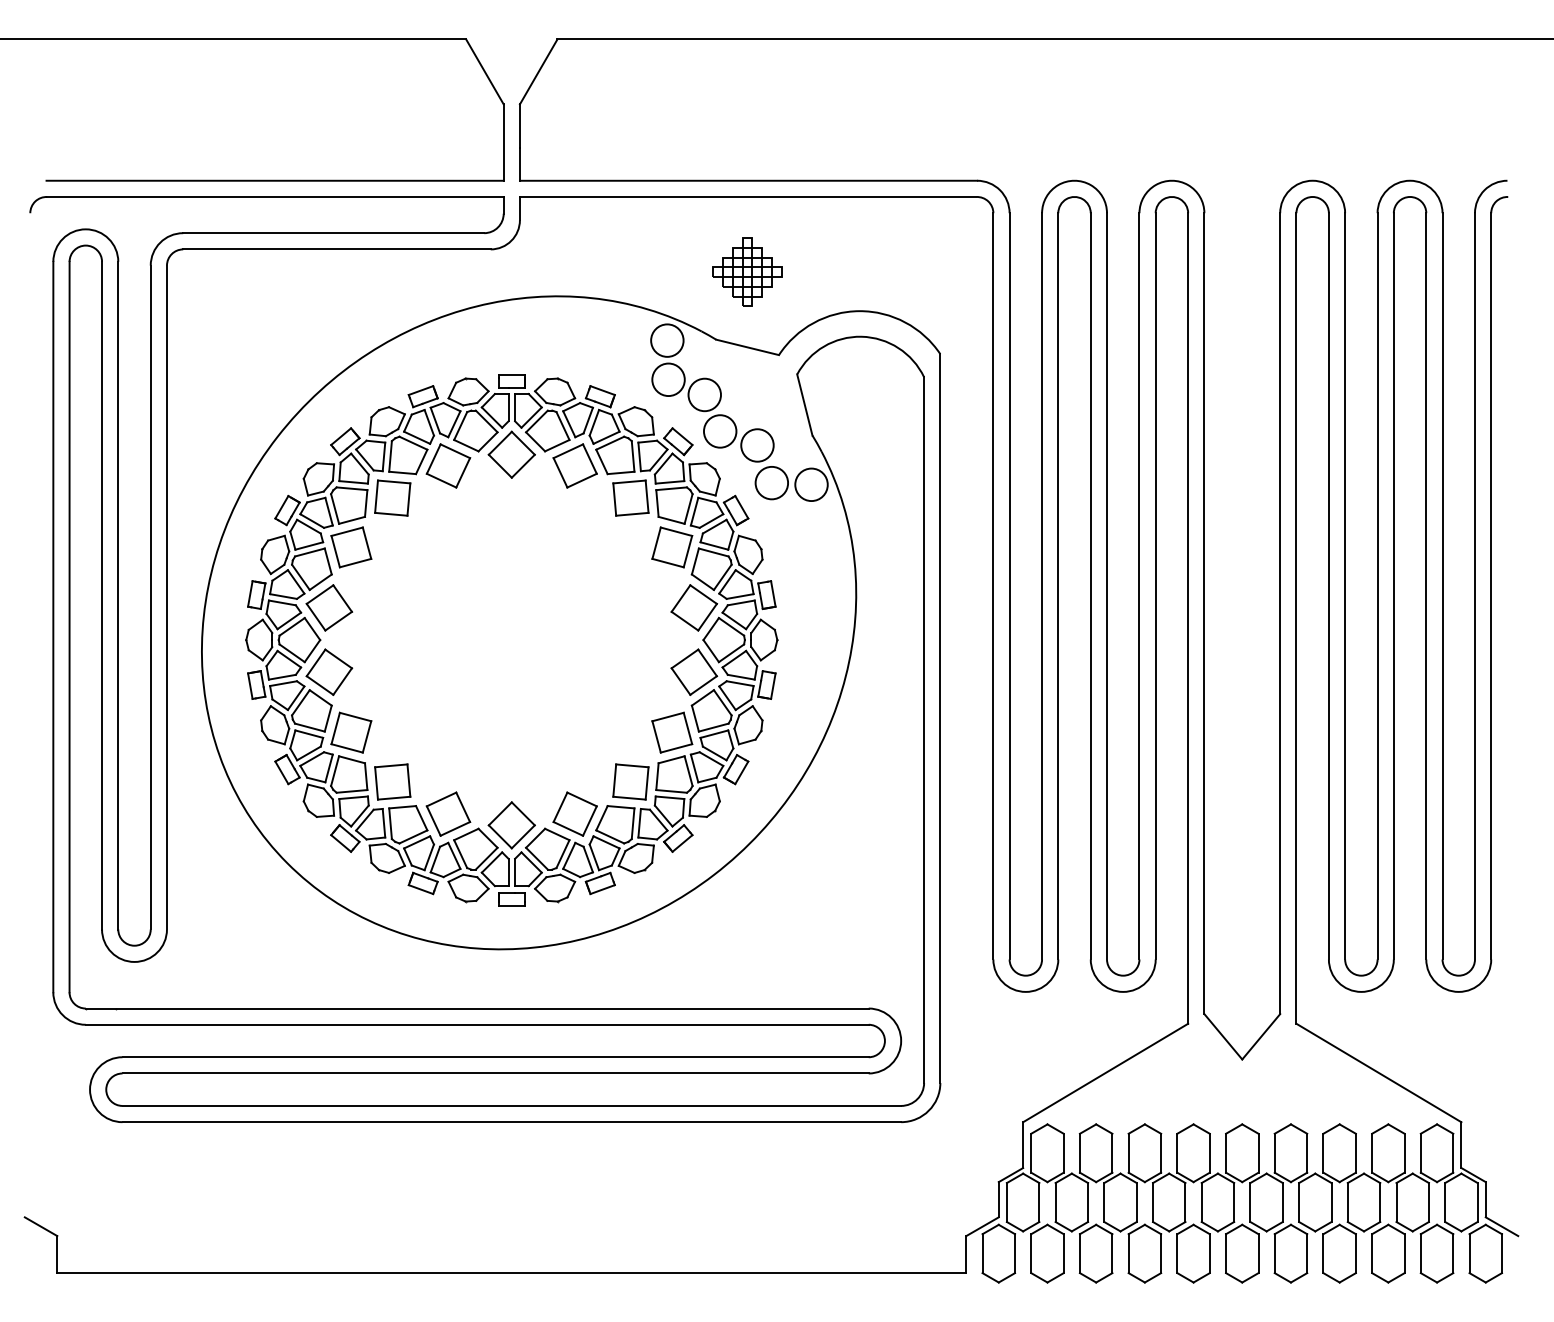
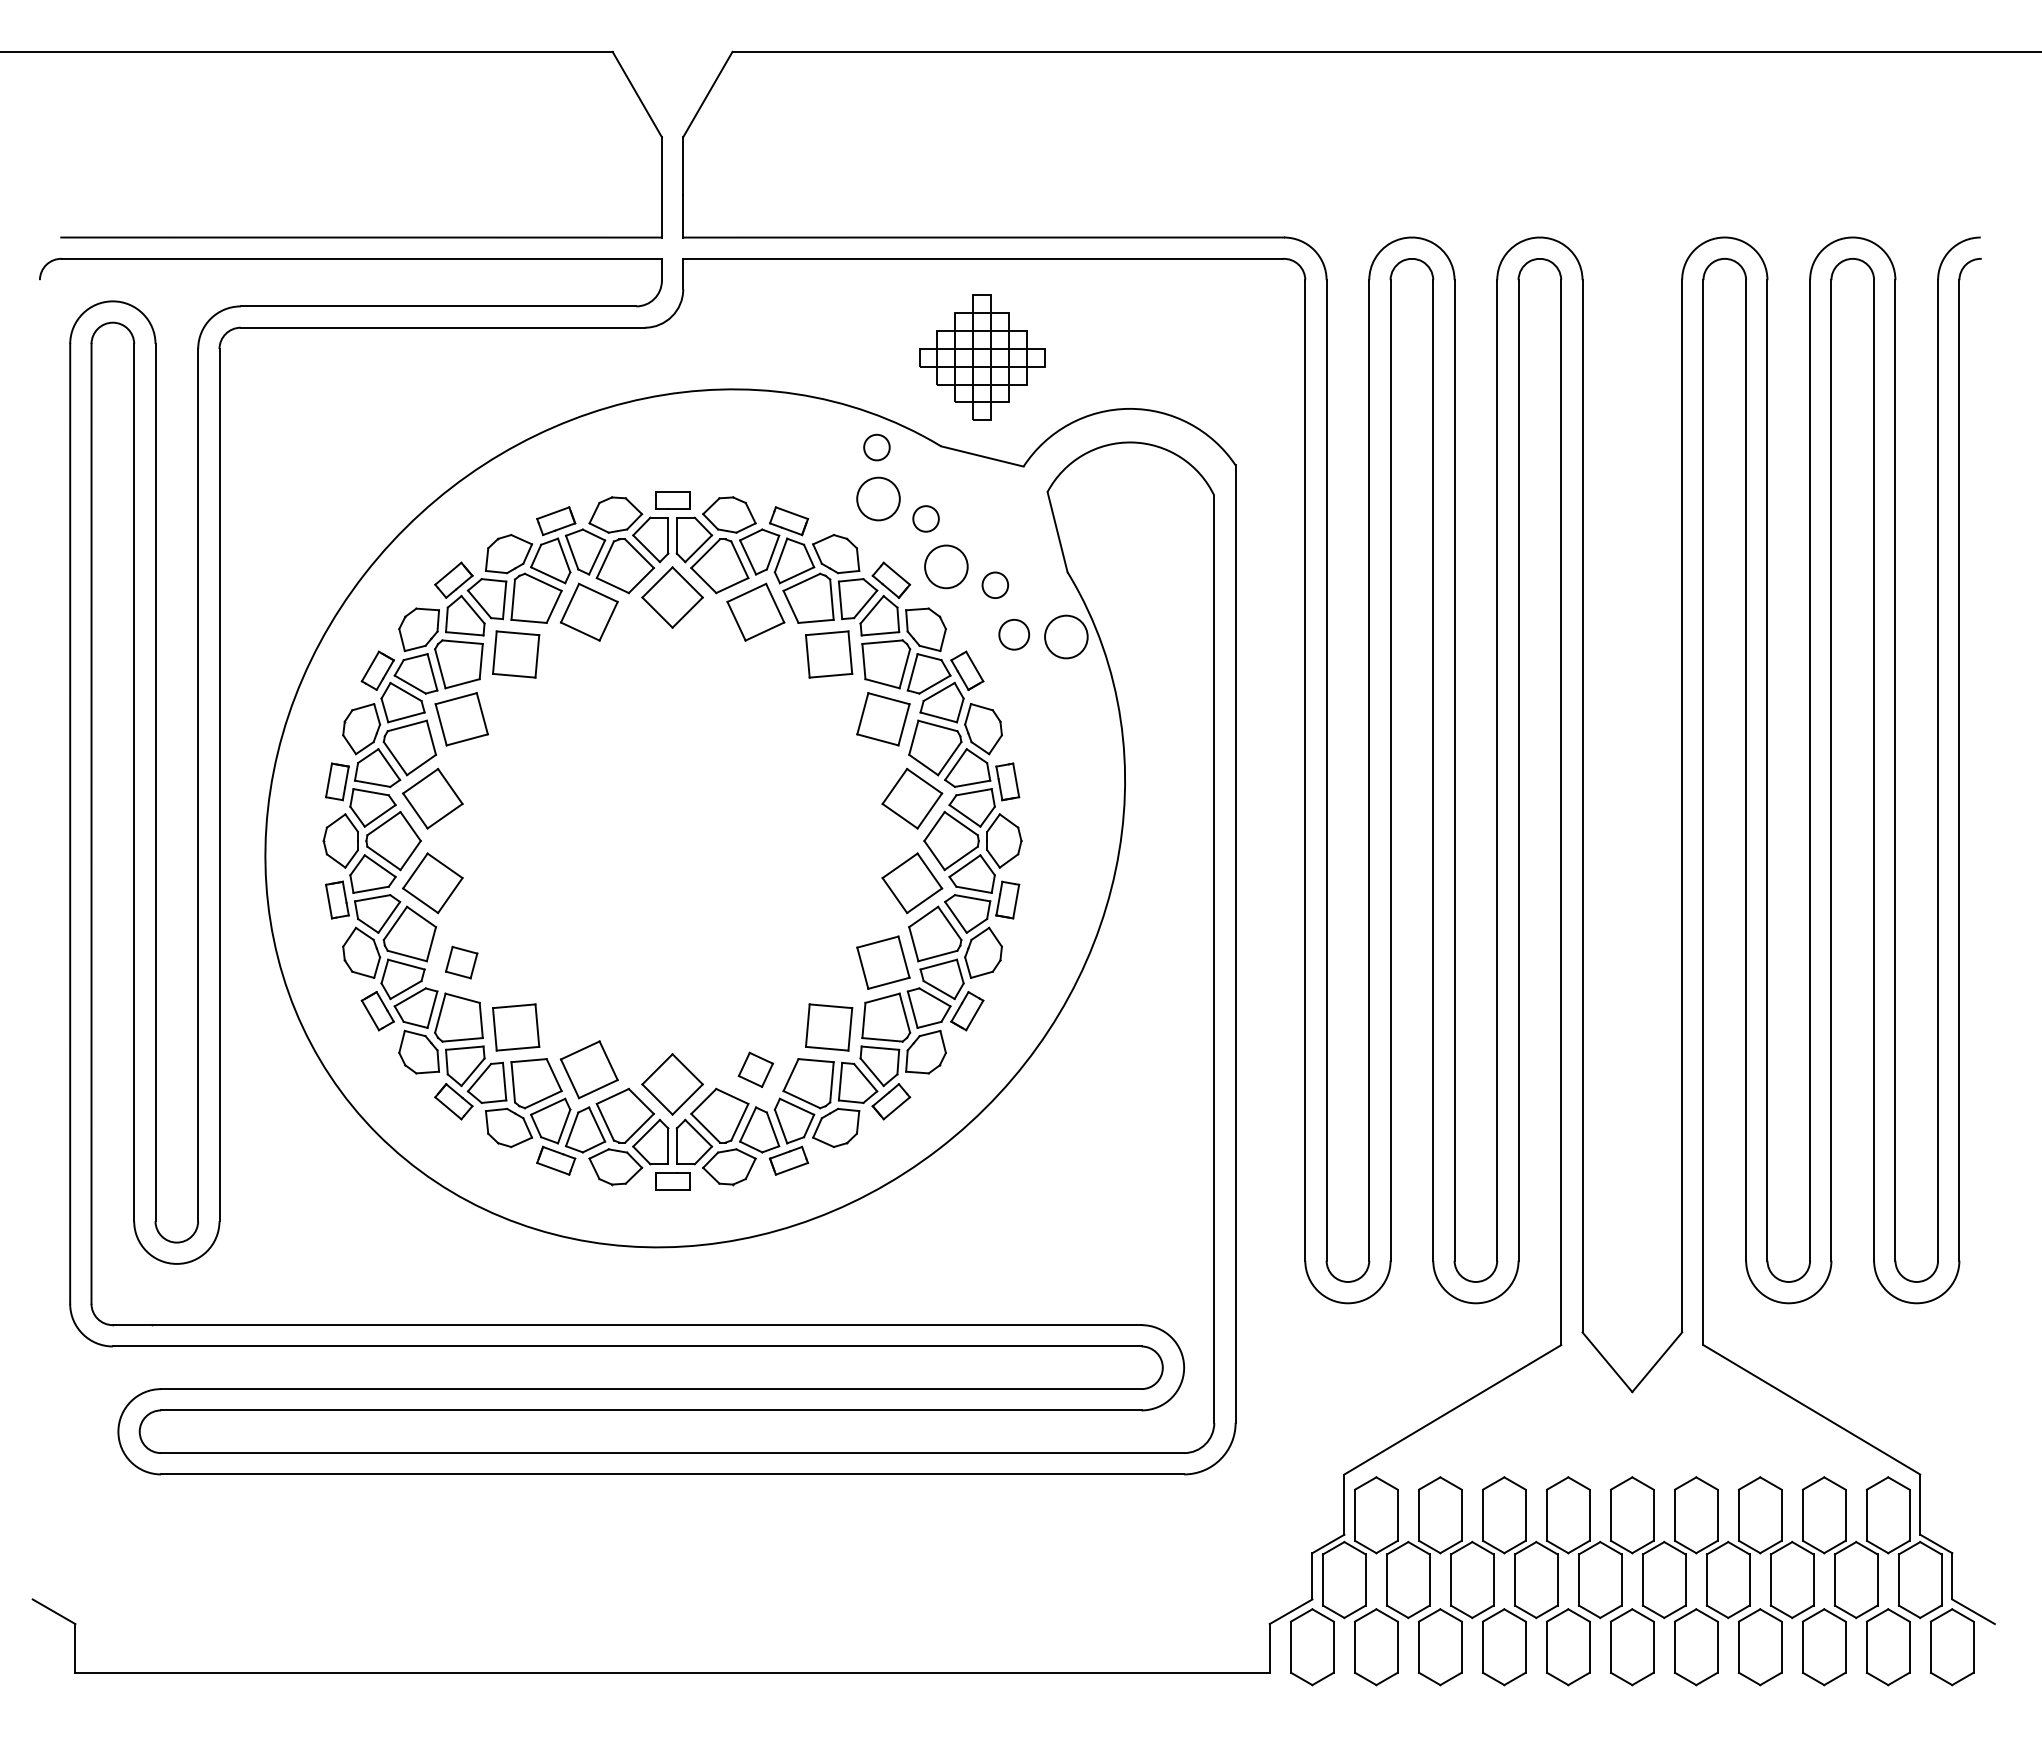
part: (747, 272) -> (982, 357), size x1.4
circle: (667, 340) -> (876, 447), size x0.6
circle: (704, 394) -> (925, 518), size x0.6
circle: (757, 445) -> (995, 585), size x0.6
circle: (771, 482) -> (1013, 634), size x0.7
part: (351, 732) -> (461, 962), size x0.6
part: (574, 813) -> (755, 1069), size x0.6

